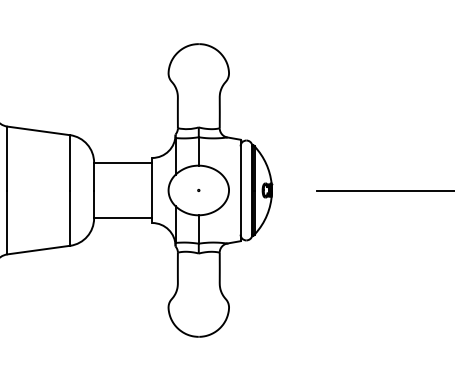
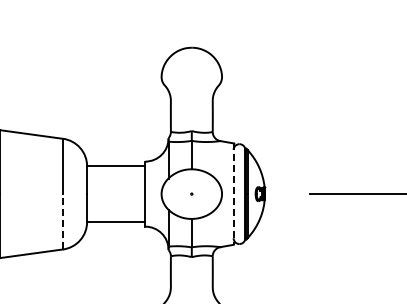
line: (240, 190) -> (233, 194), solid -> dashed
line: (70, 218) -> (63, 222), solid -> dashed

